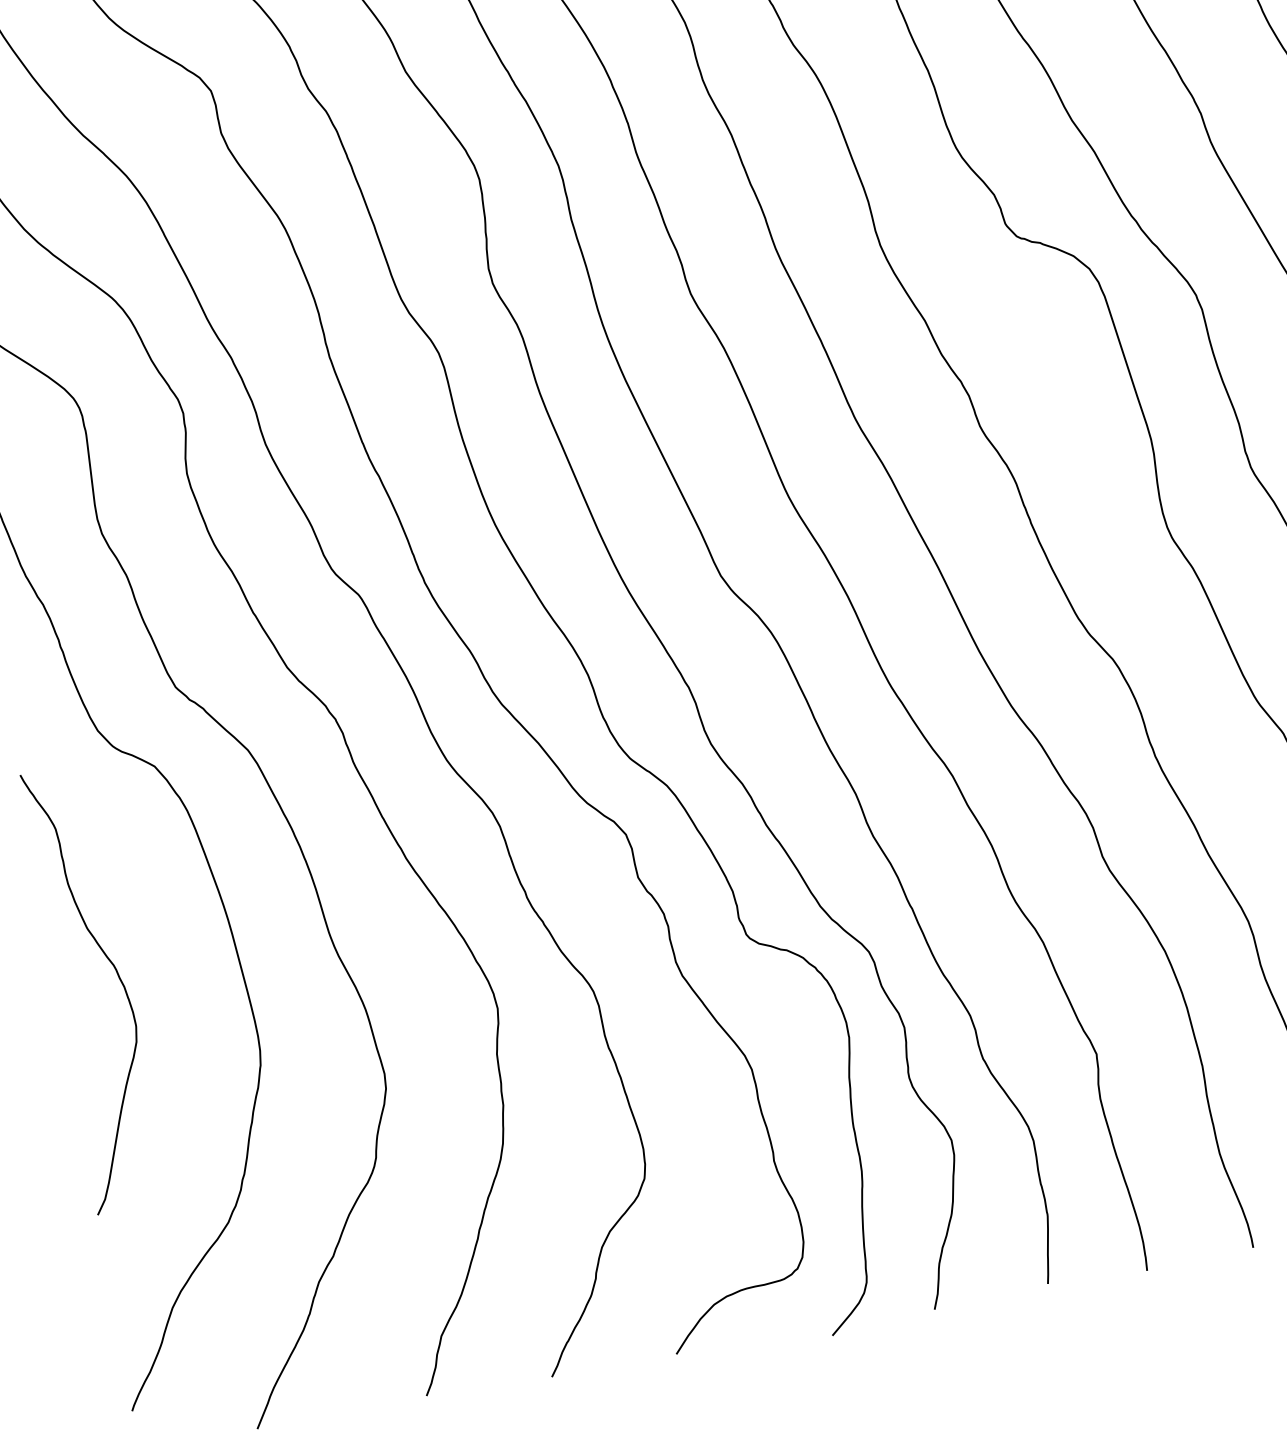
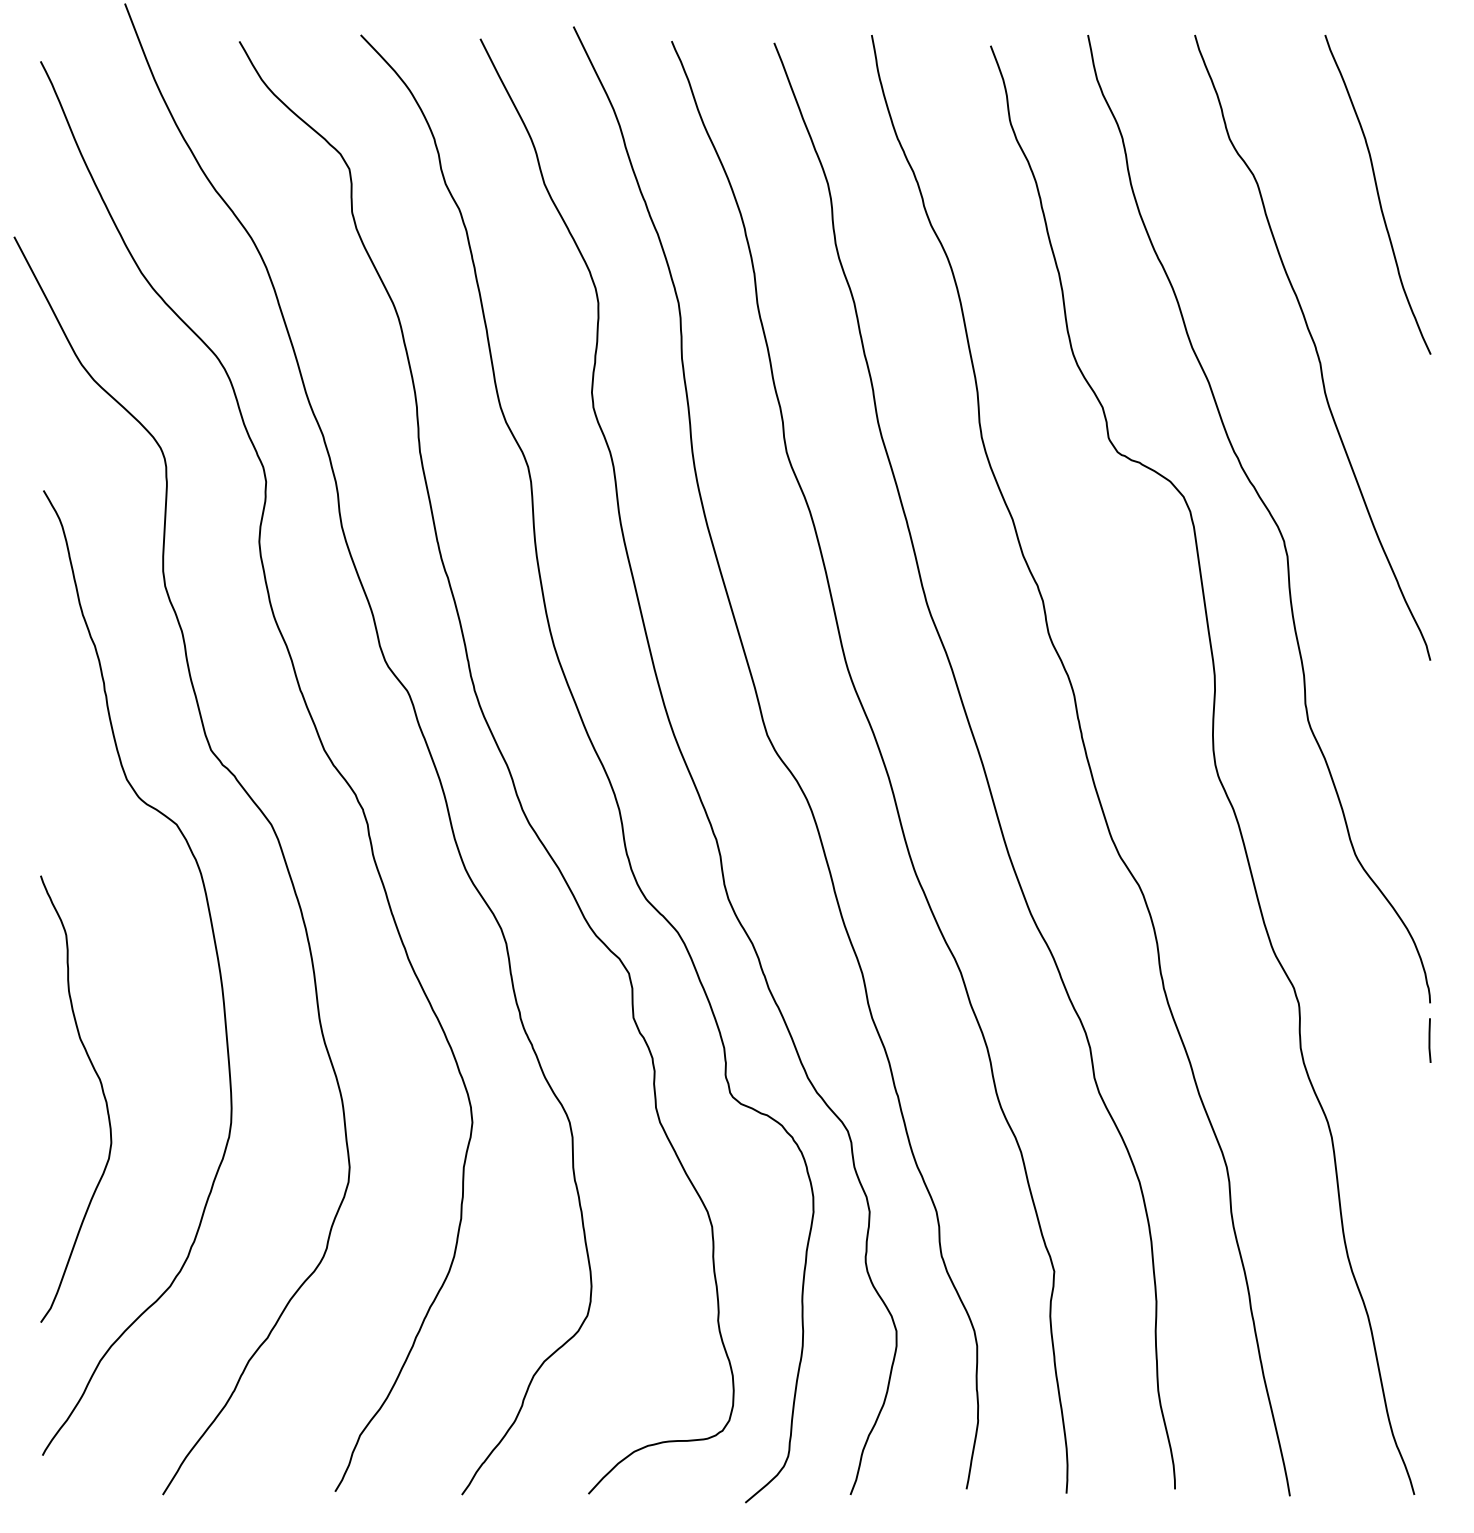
curve: (118, 978) -> (102, 1093), moved

